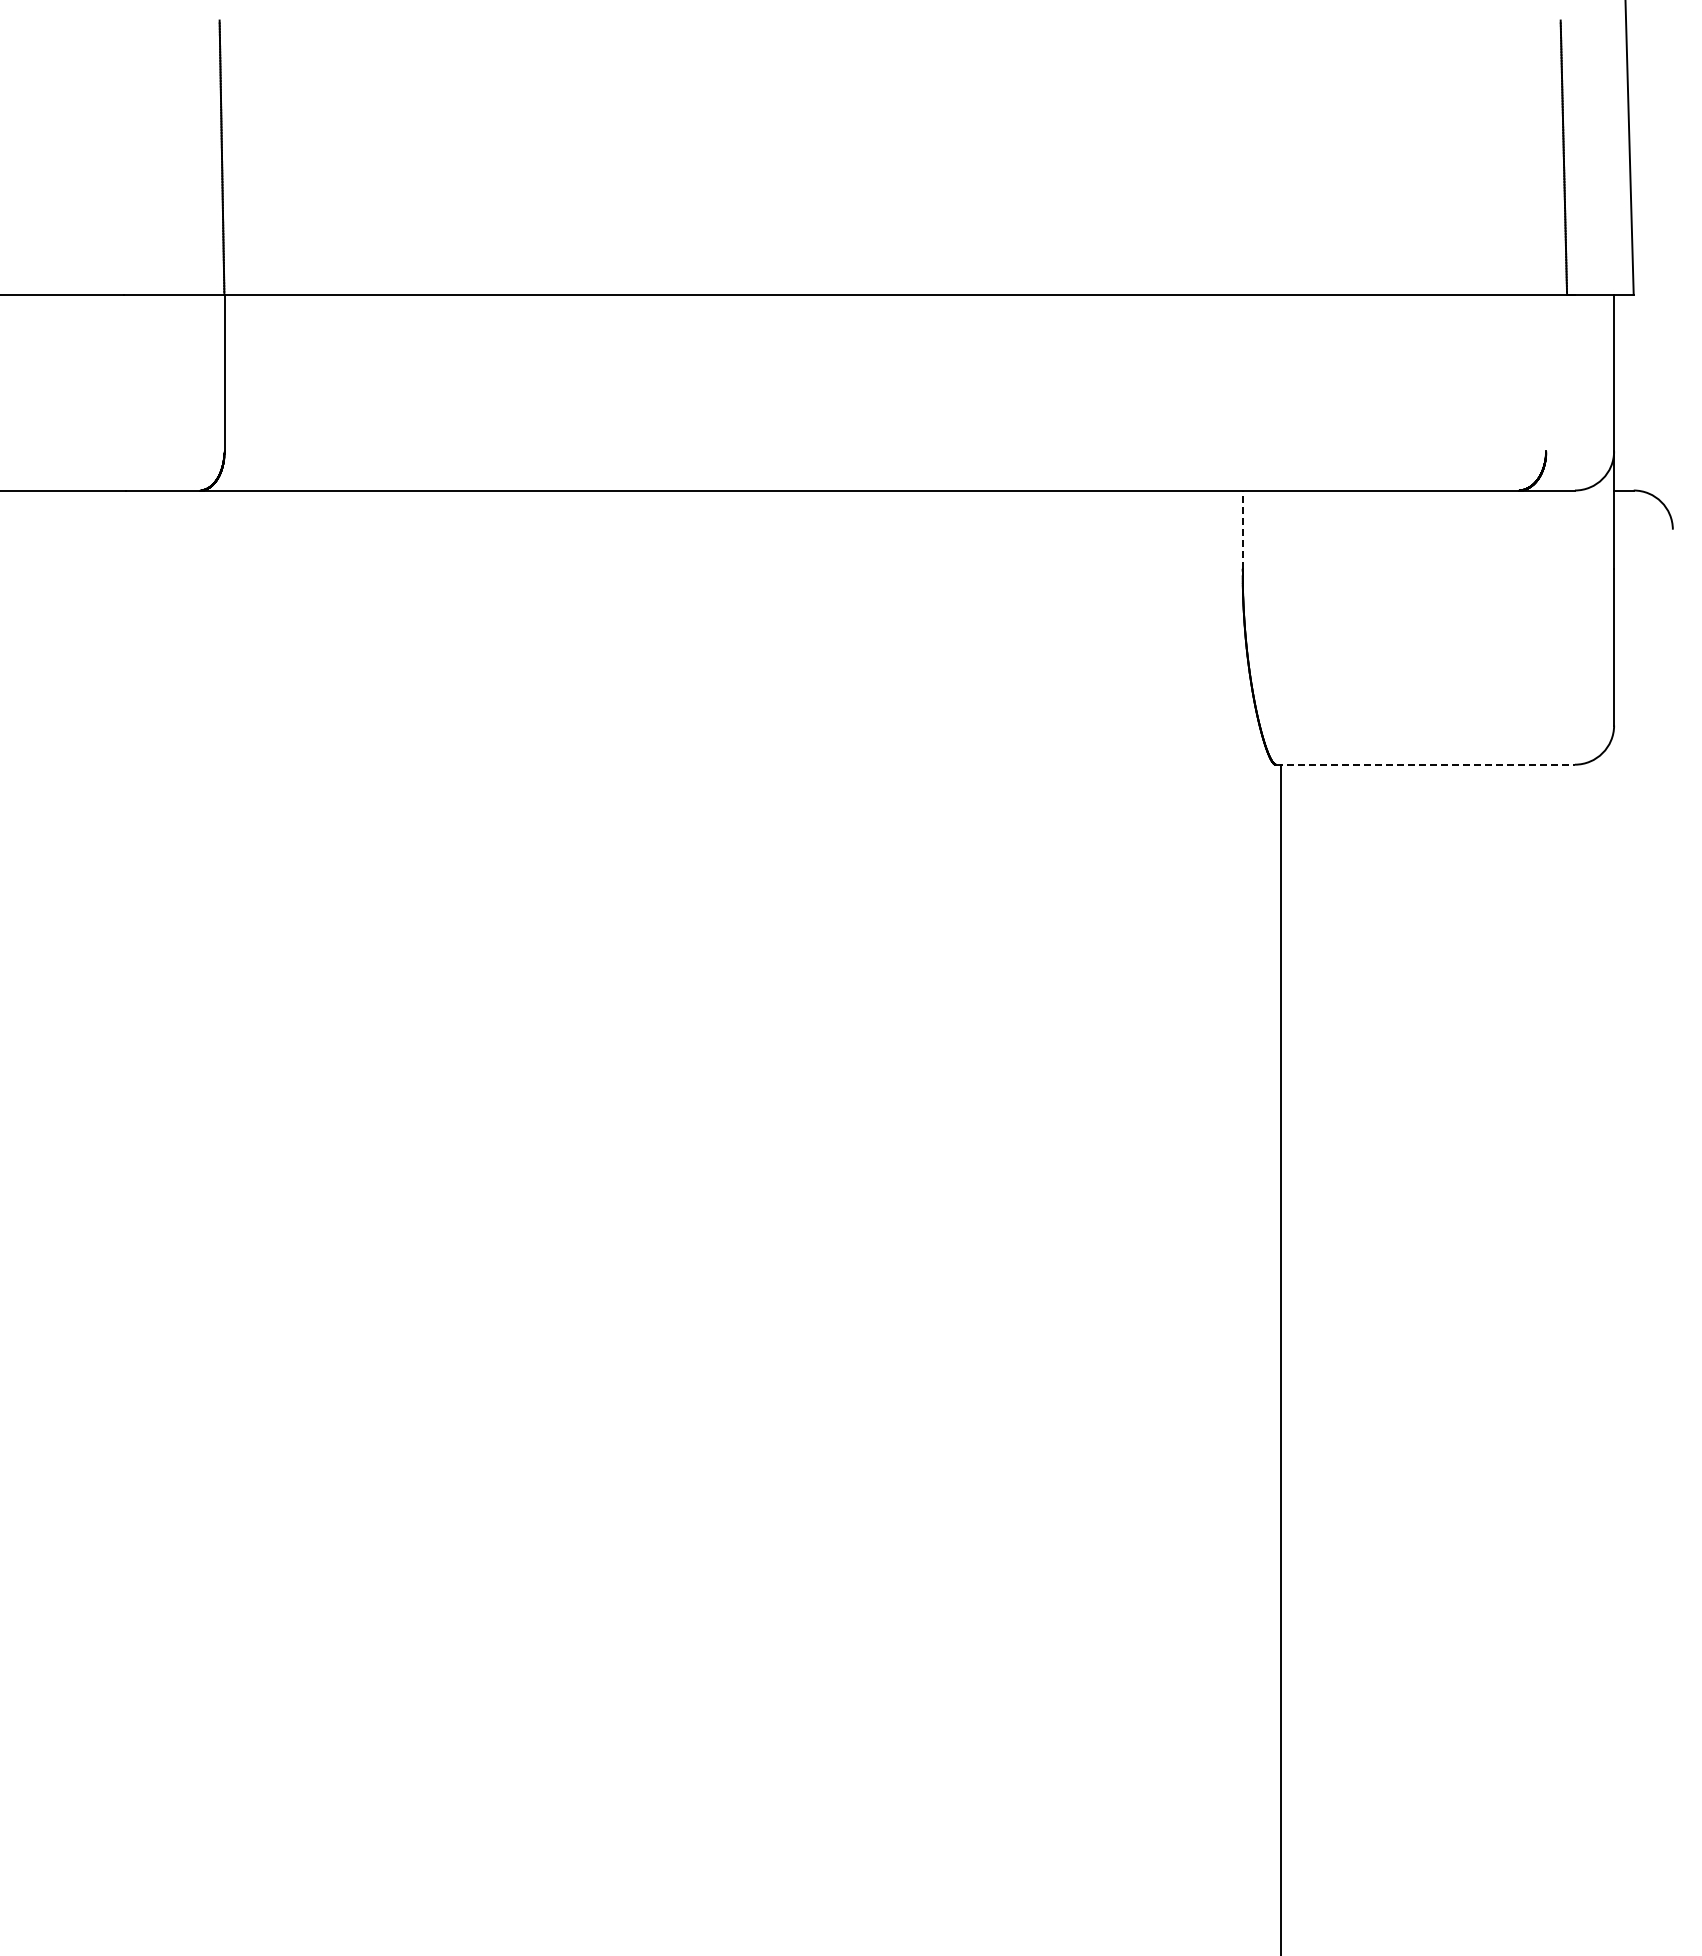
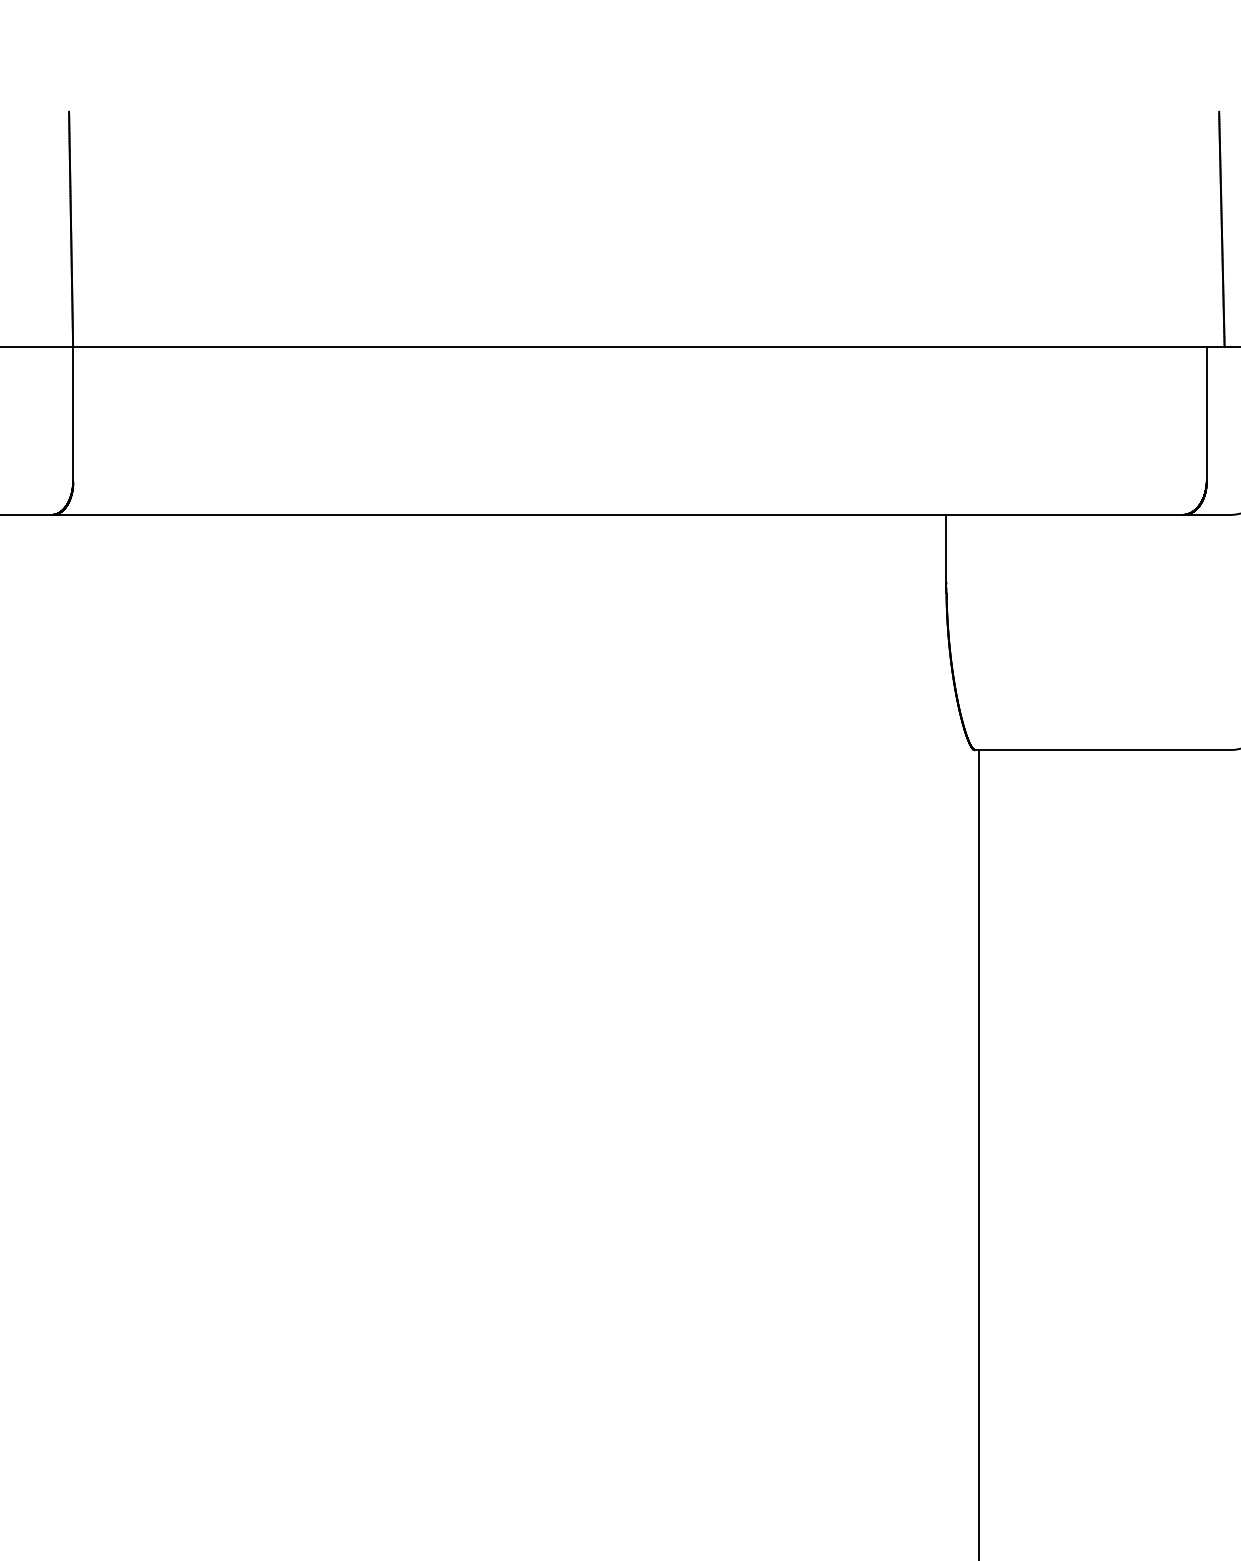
line: (1546, 372) -> (1206, 413), added
line: (1242, 529) -> (946, 548), dashed -> solid
line: (1425, 764) -> (1103, 749), dashed -> solid

